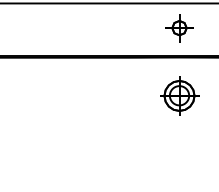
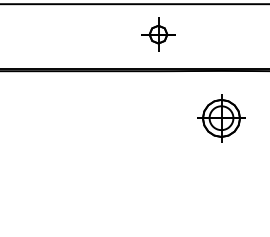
part: (179, 28) -> (158, 34), moved

